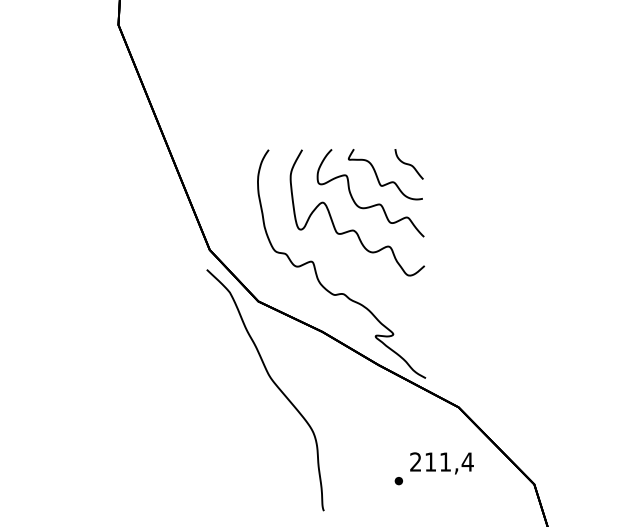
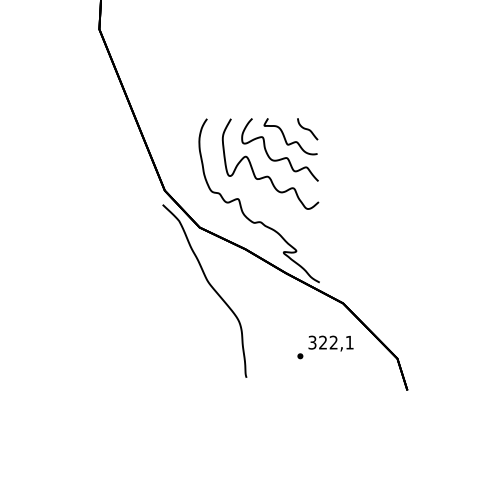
text: (442, 461) -> (331, 342), 211,4 -> 322,1

